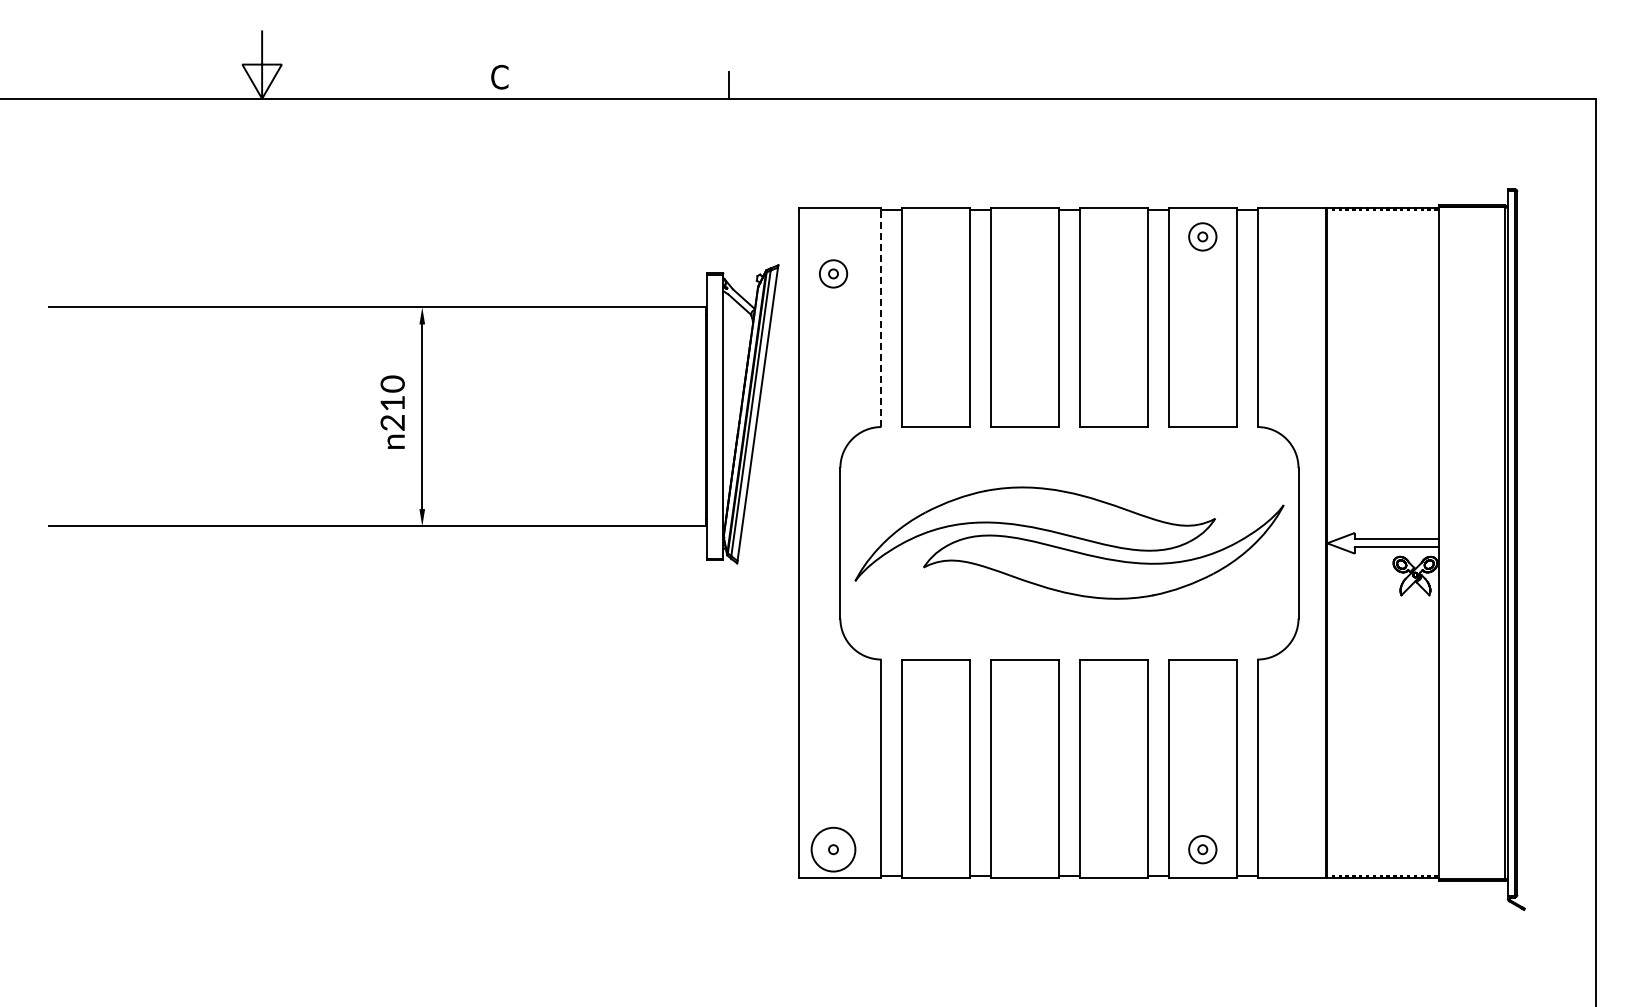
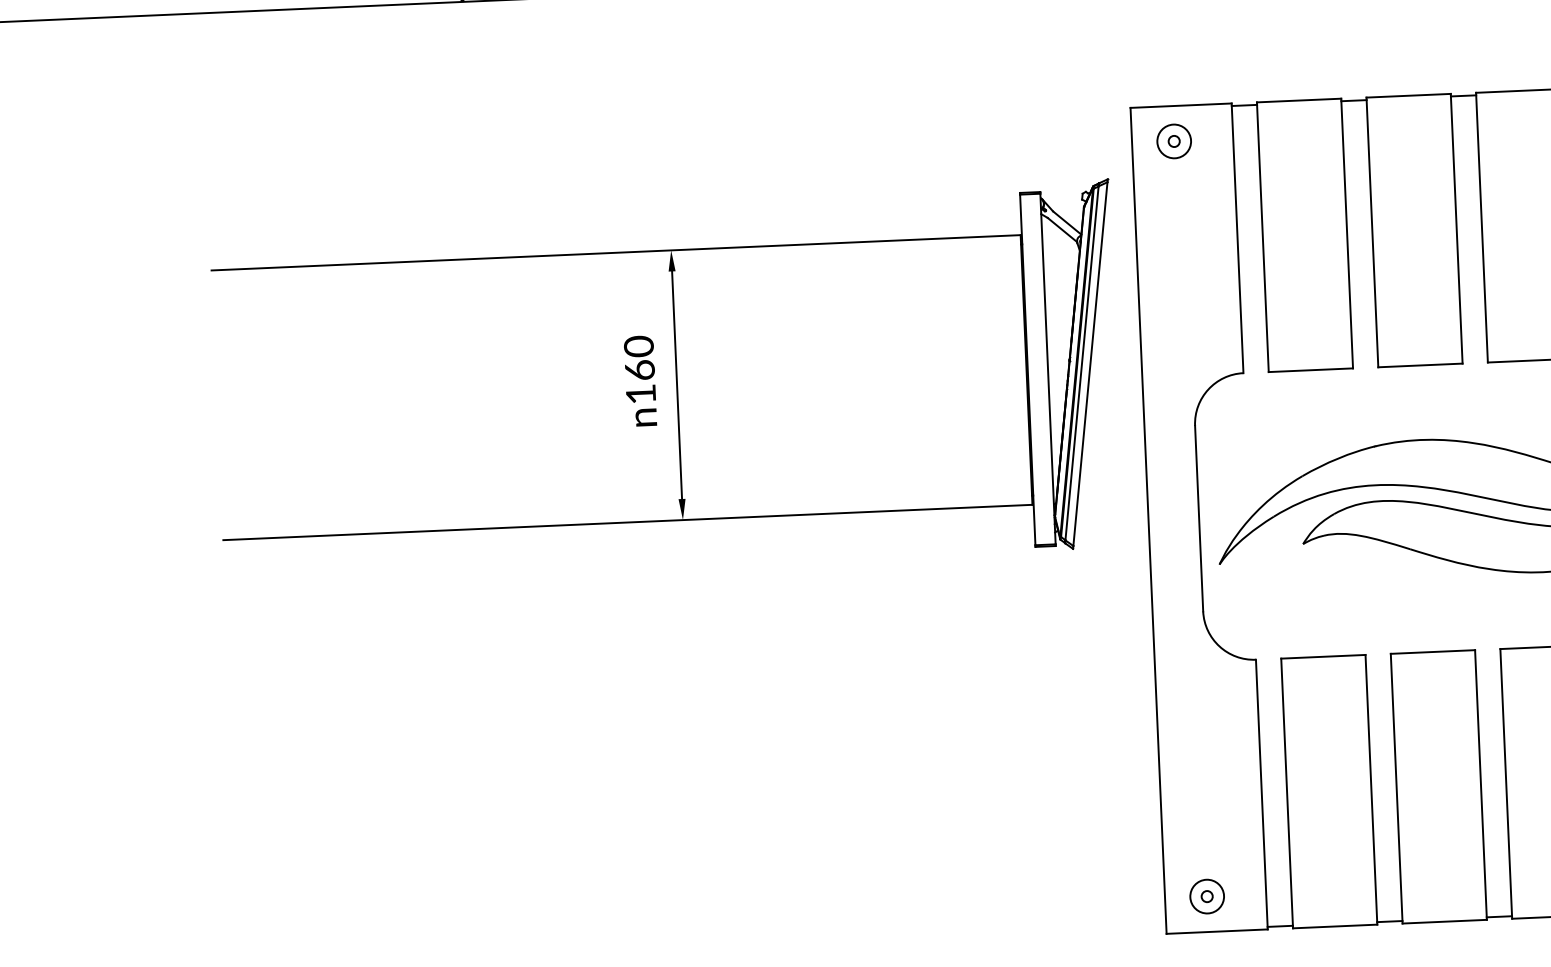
part: (833, 273) -> (1174, 140), moved
line: (881, 317) -> (1237, 238), dashed -> solid
text: (392, 412) -> (640, 381), 210 -> 160
circle: (833, 849) -> (1207, 896), size x0.62

